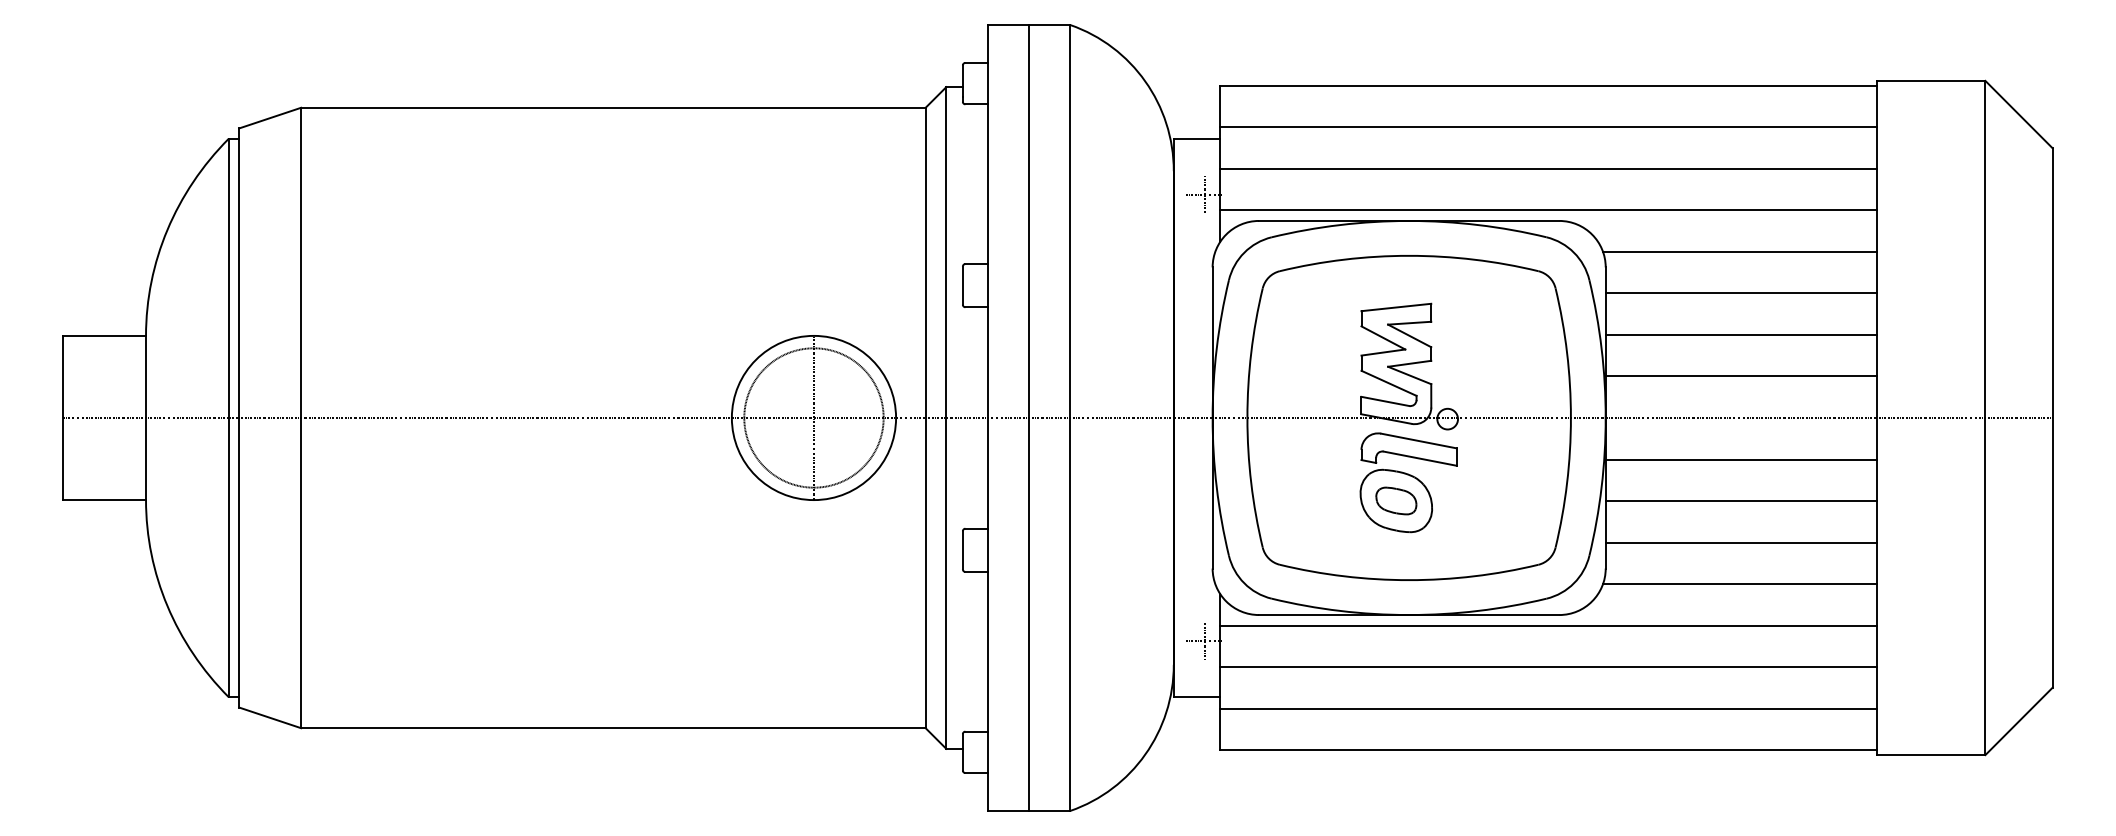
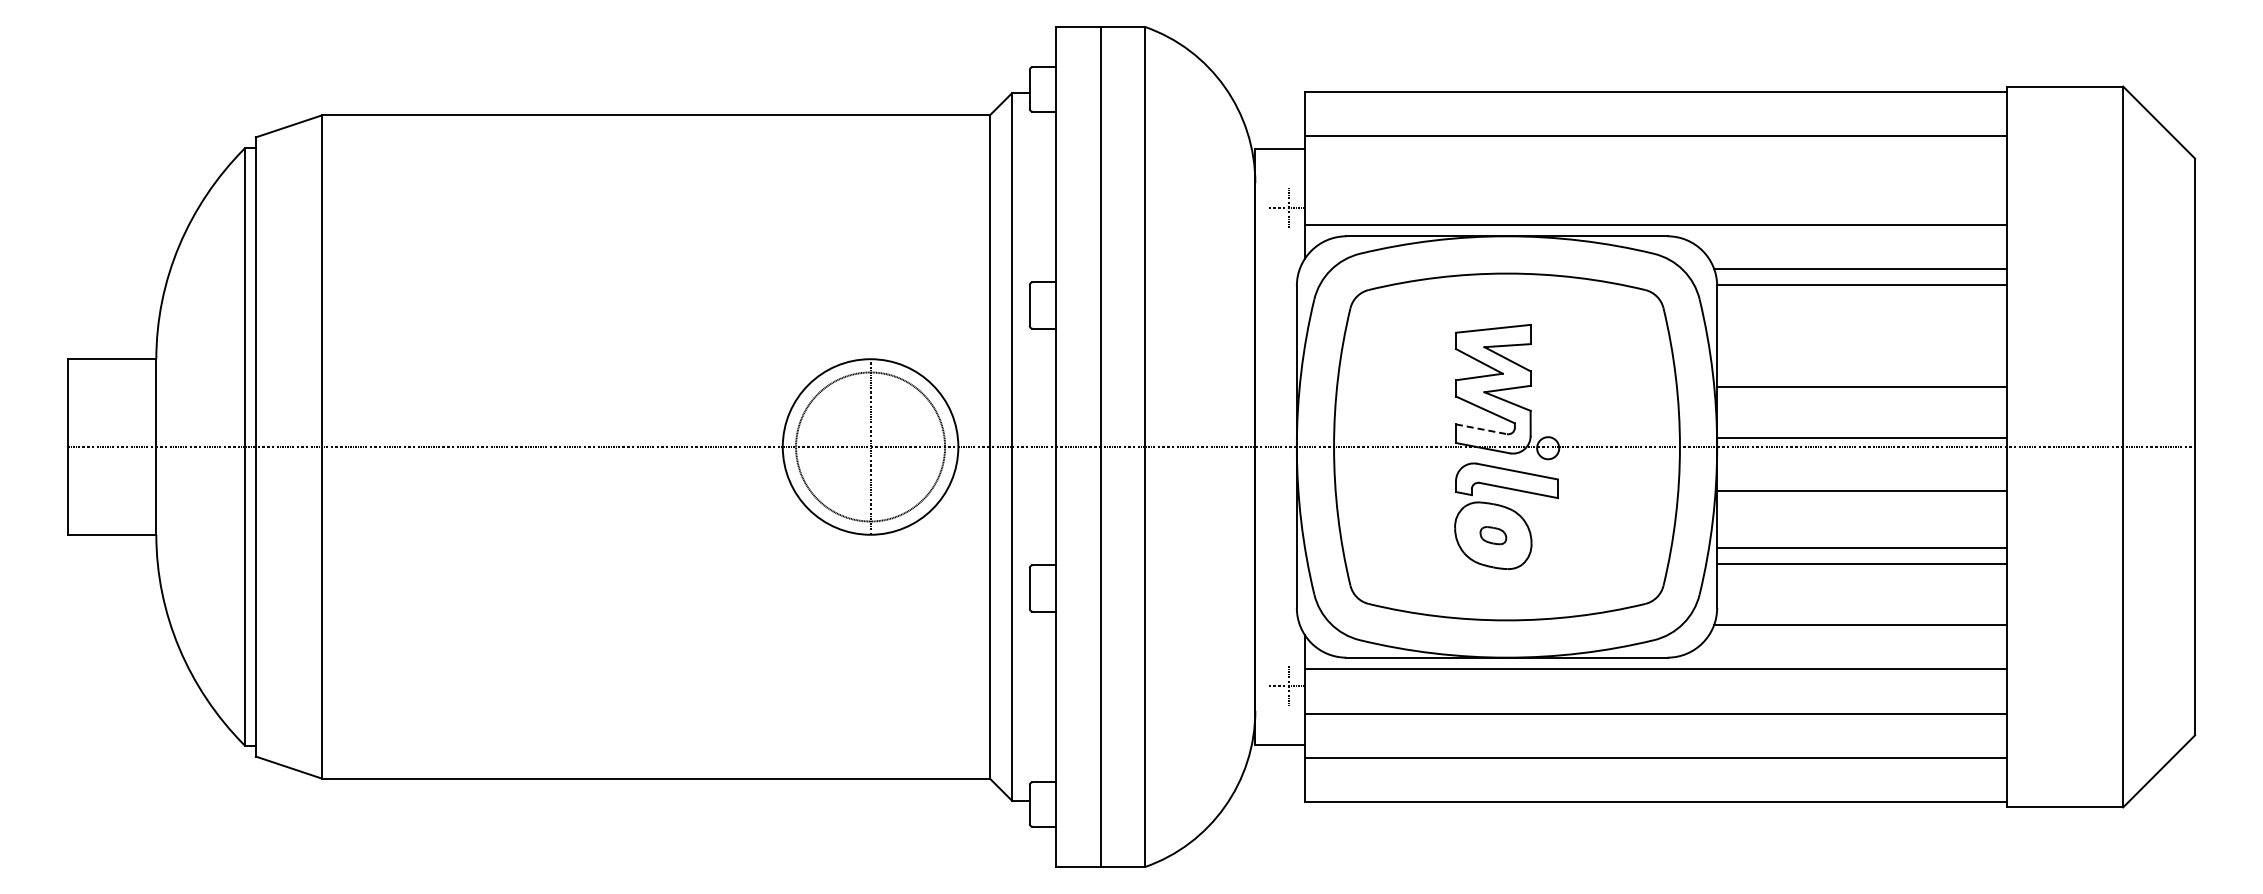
line: (1548, 168) -> (1655, 180), removed
line: (1741, 293) -> (1862, 284), moved
line: (1741, 335) -> (1862, 387), moved
line: (1741, 376) -> (1862, 437), moved
line: (1385, 401) -> (1481, 429), solid -> dashed
part: (1396, 500) -> (1493, 535), size x0.6
line: (1741, 500) -> (1862, 563), moved
line: (1741, 542) -> (1862, 548), moved

